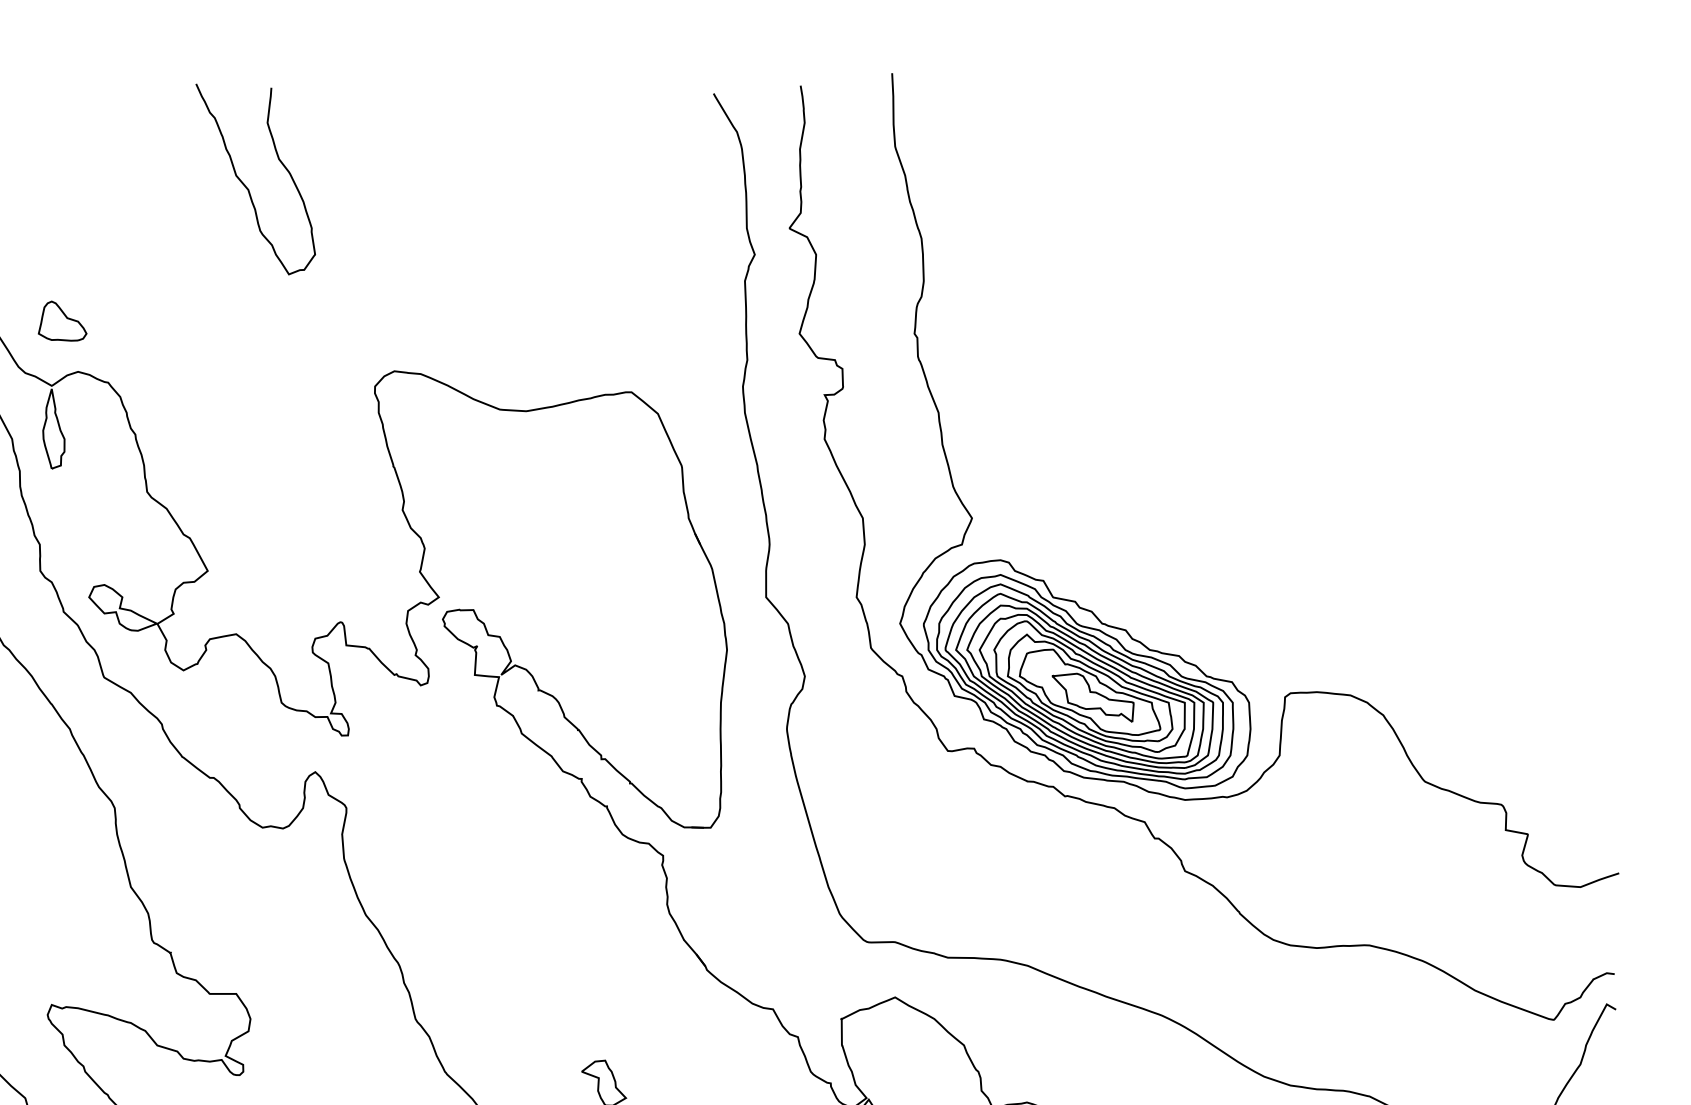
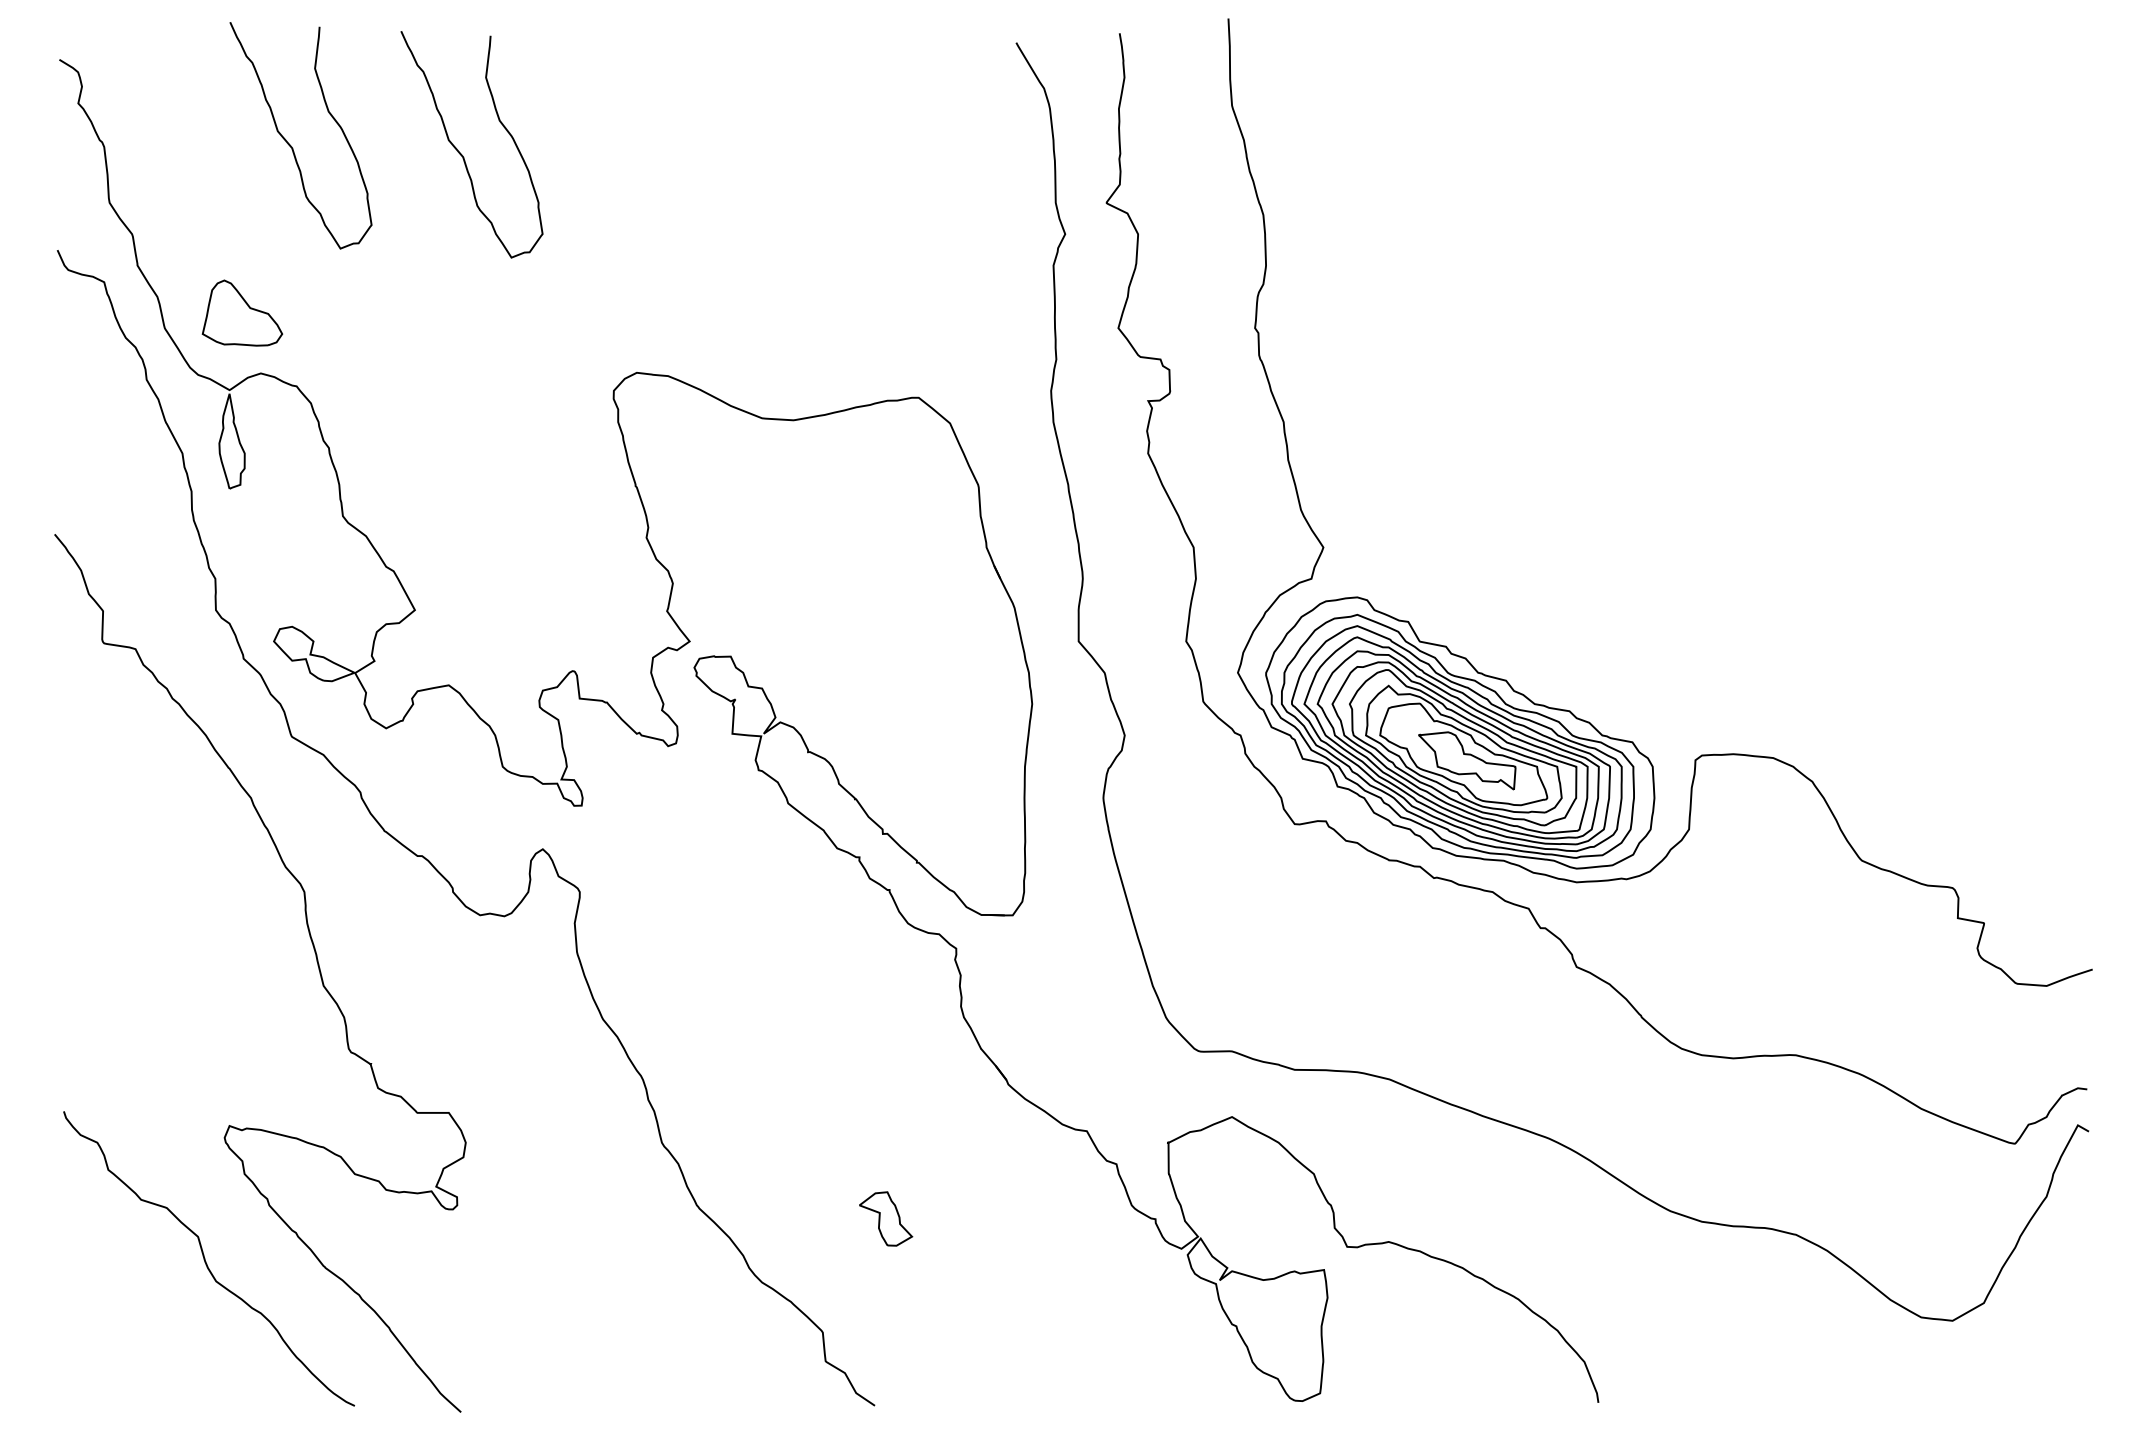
curve: (103, 179) -> (290, 144), added
part: (62, 321) -> (242, 313), size x1.4

